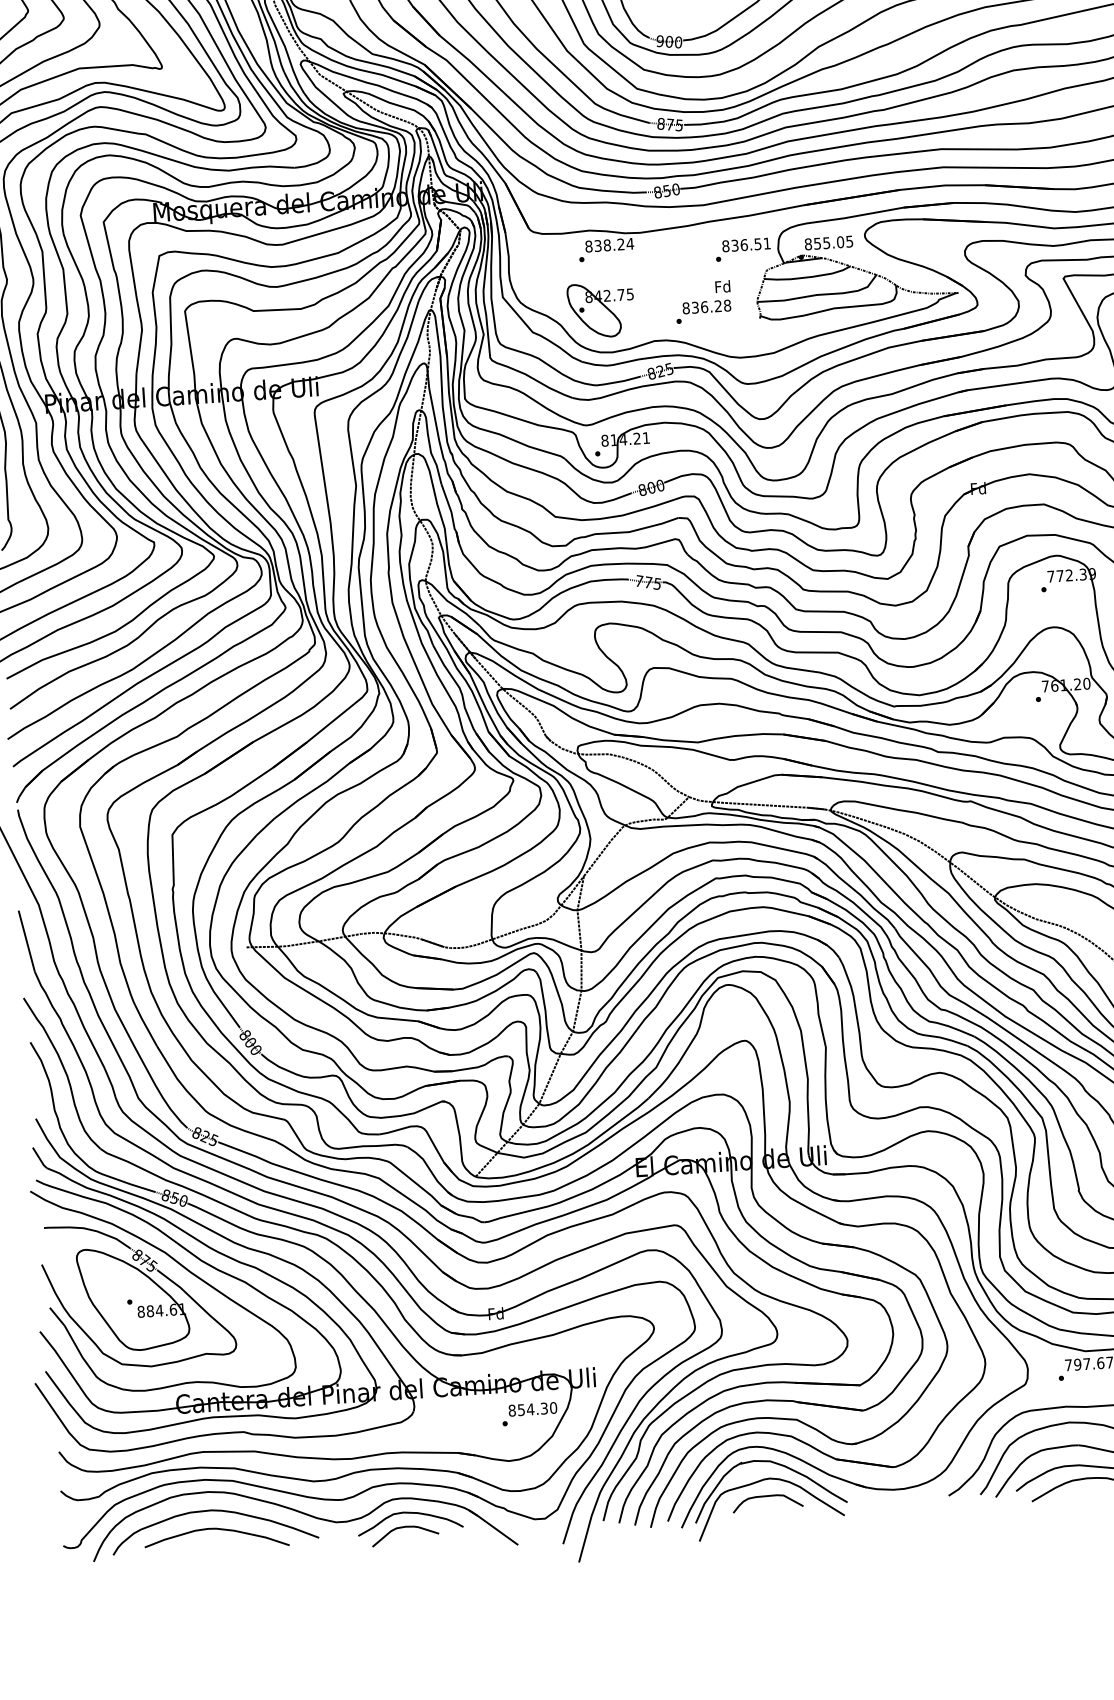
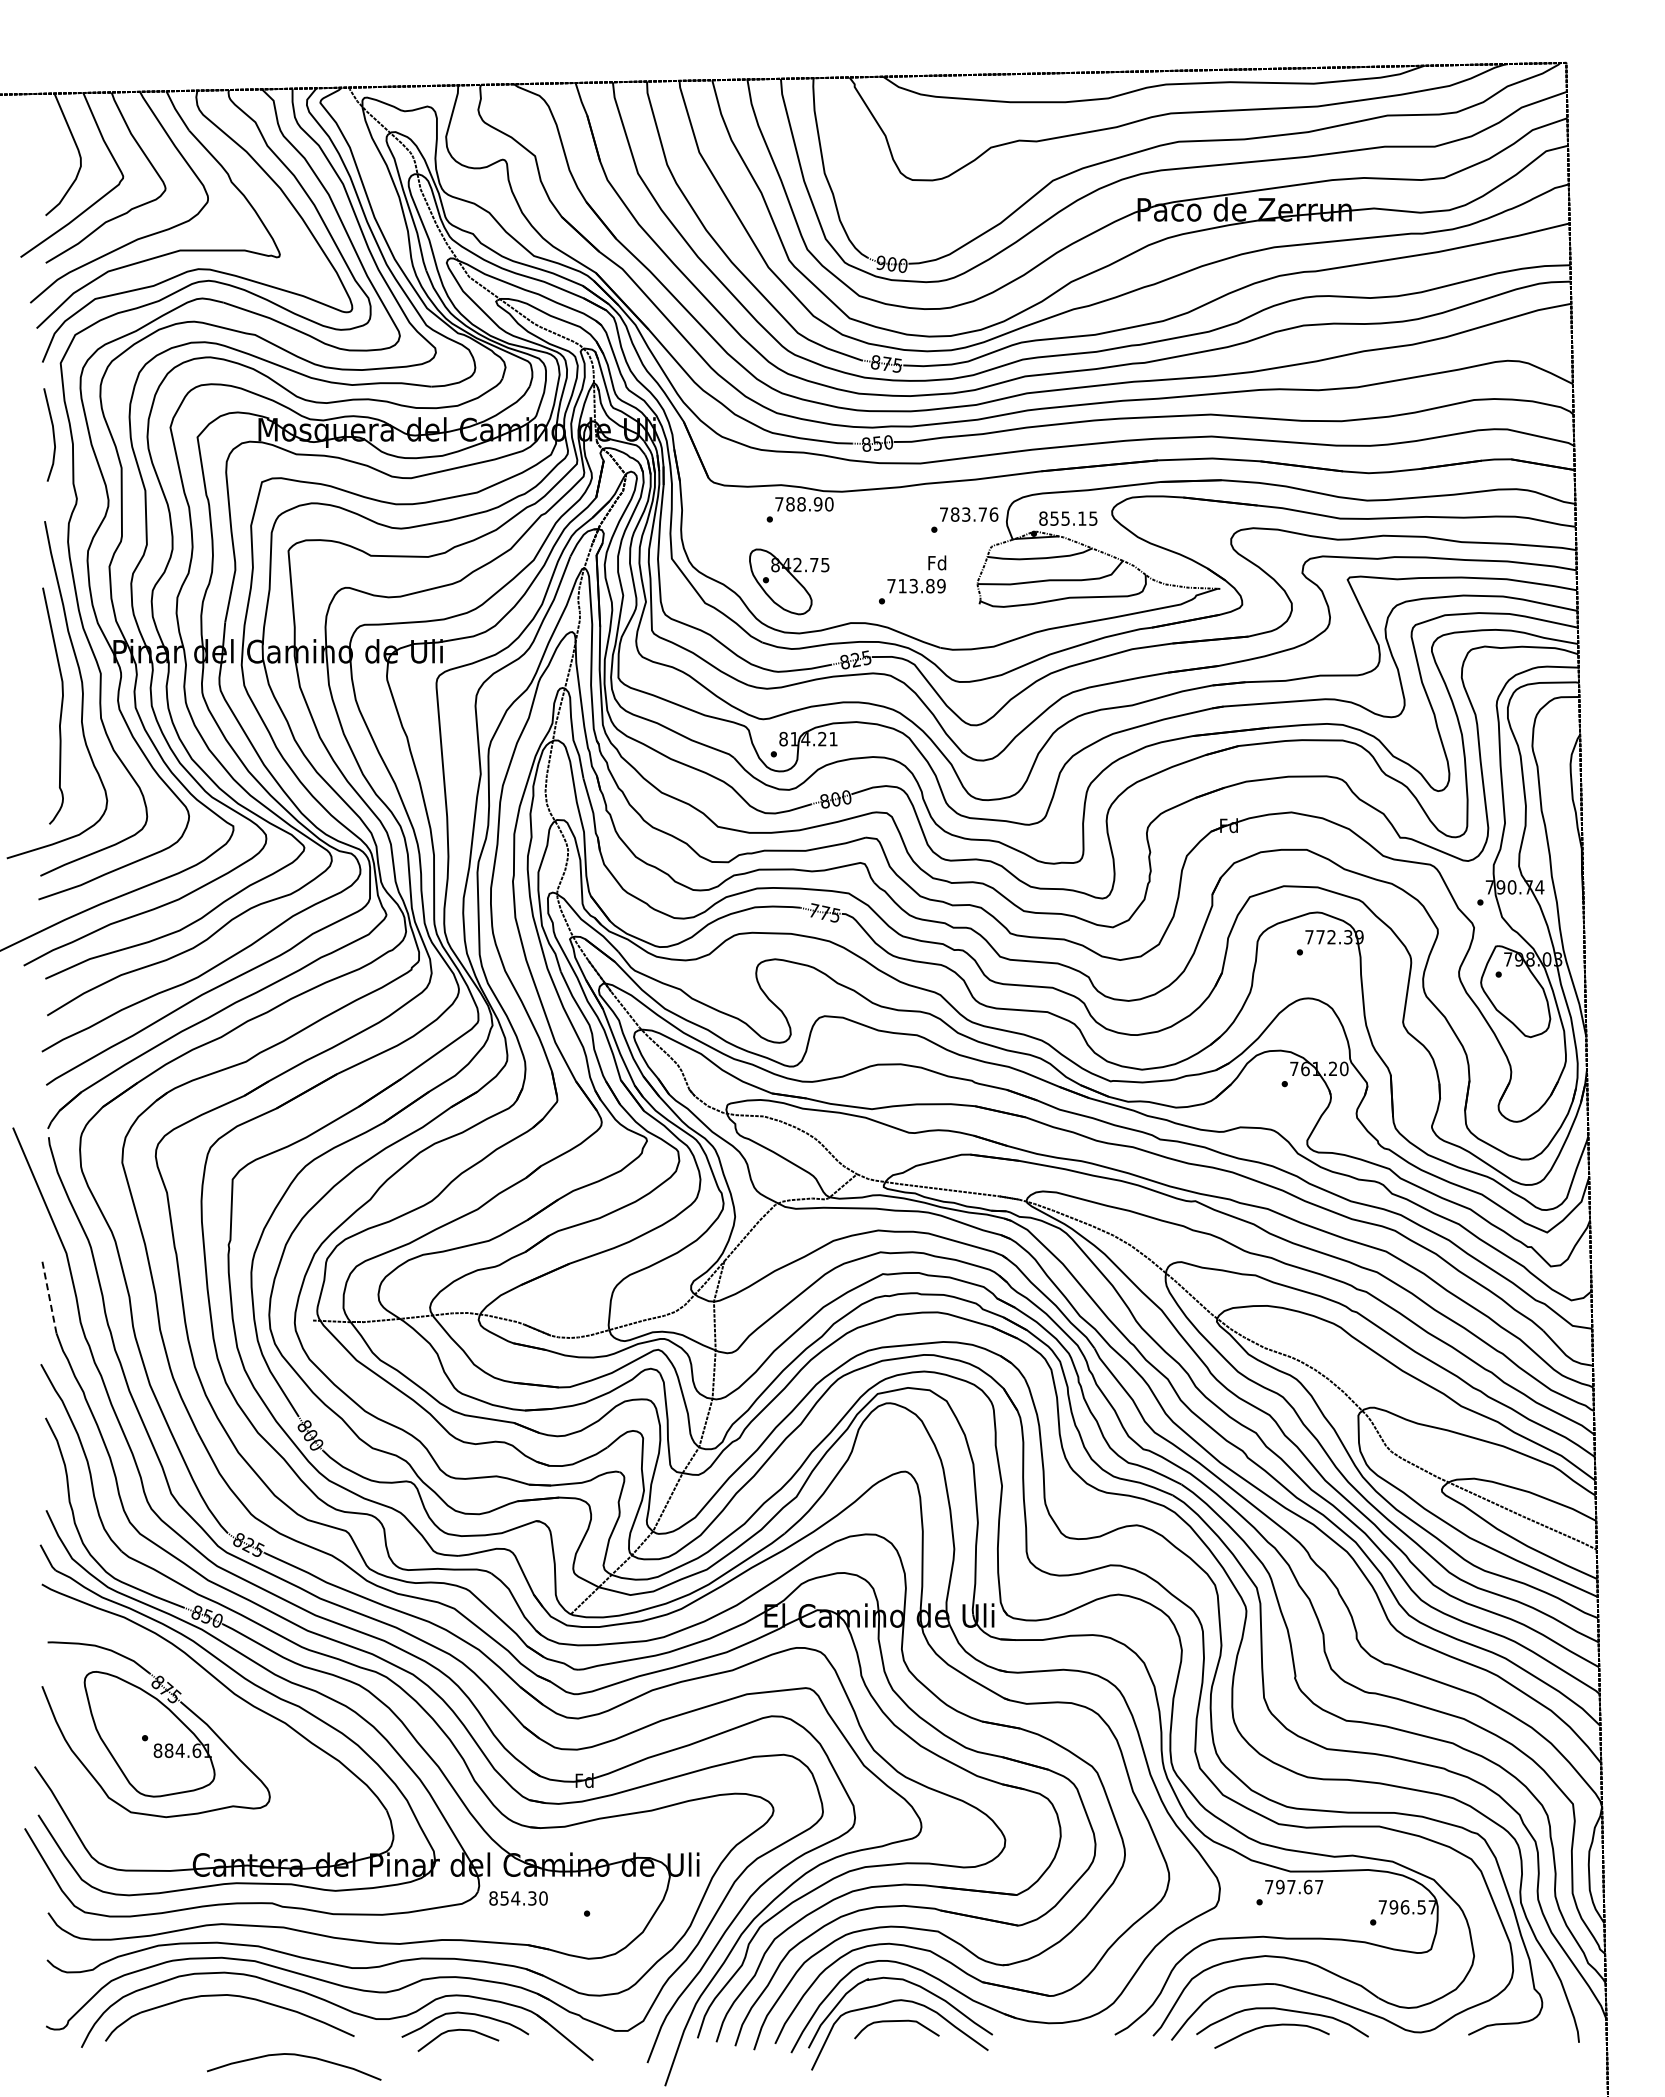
text: (840, 242) -> (1082, 518), 855.05 -> 855.15
text: (746, 244) -> (968, 514), 836.51 -> 783.76
text: (609, 245) -> (804, 504), 838.24 -> 788.90
text: (706, 306) -> (916, 585), 836.28 -> 713.89
line: (26, 940) -> (49, 1295), solid -> dashed
curve: (181, 1266) -> (210, 1699), removed
text: (532, 1409) -> (518, 1898), moved
curve: (216, 1529) -> (294, 2055), moved

